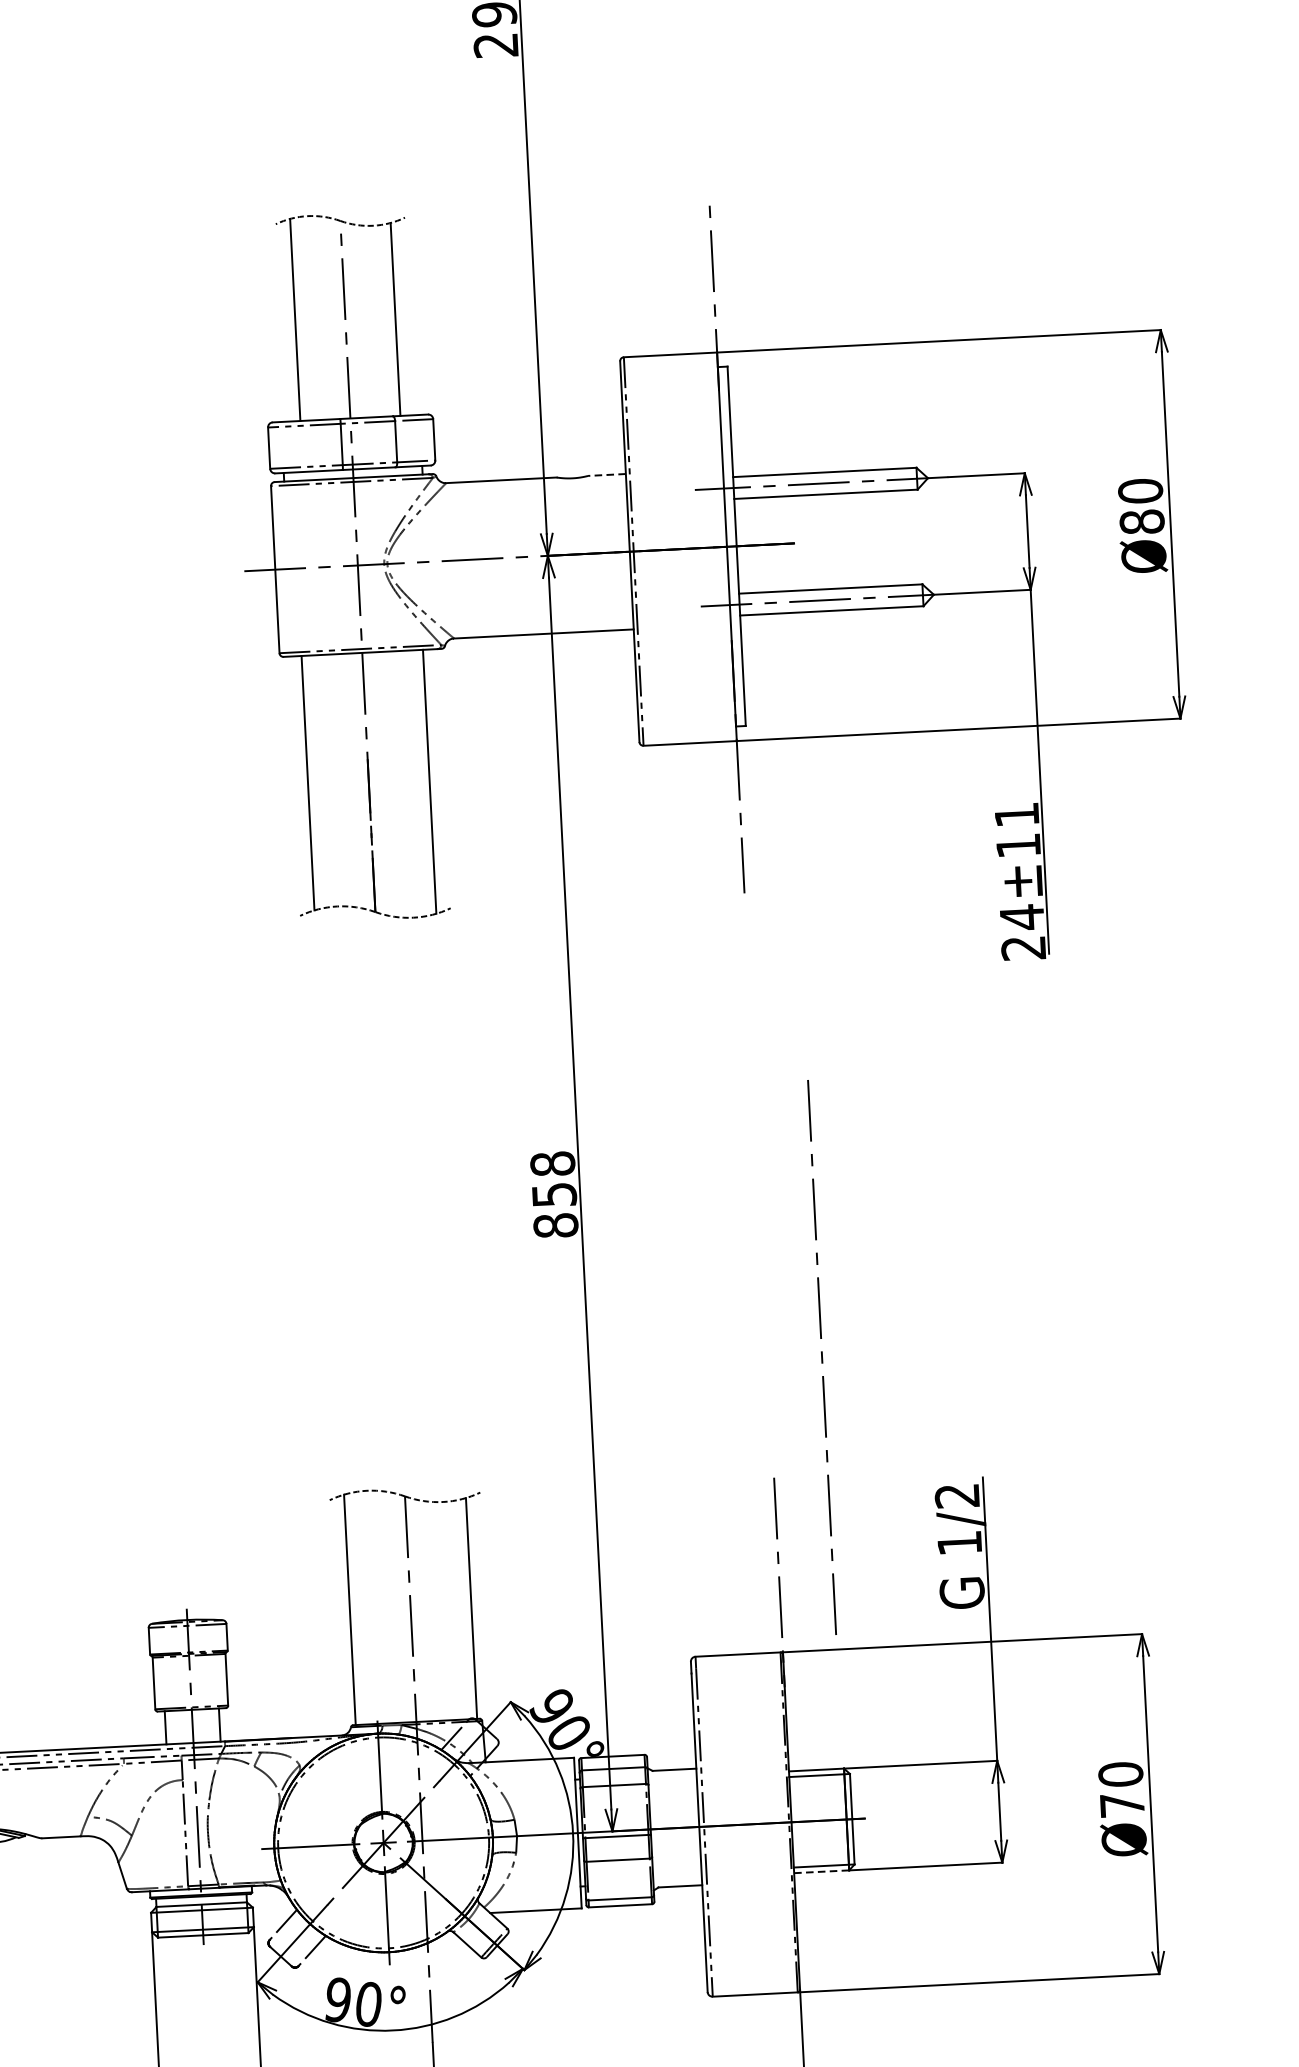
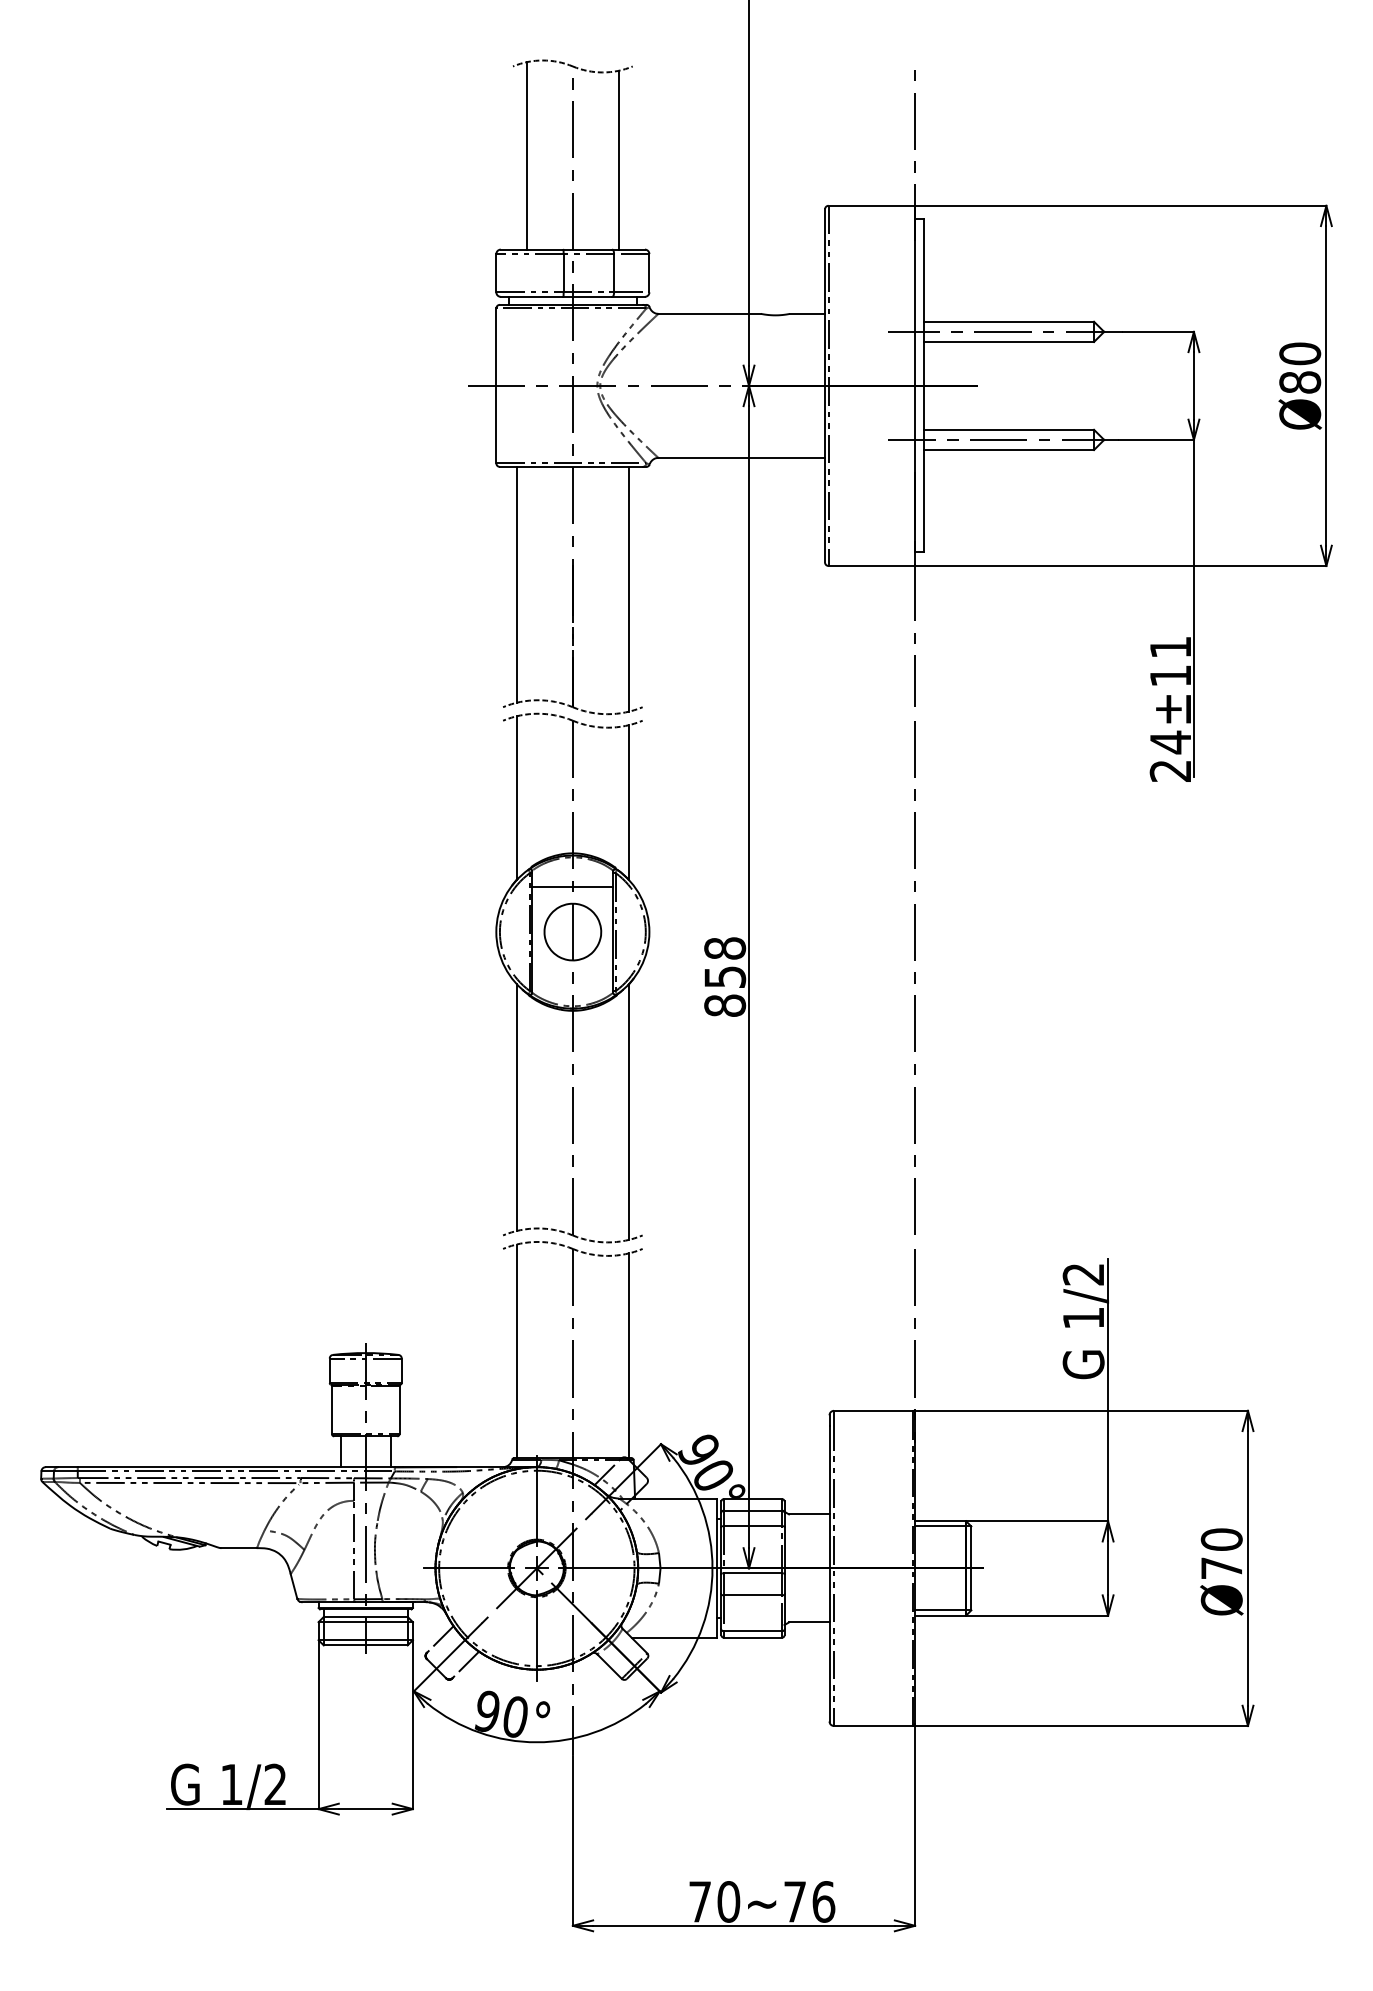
line: (606, 474) -> (807, 313), dashed -> solid
part: (389, 1203) -> (572, 977), added
line: (821, 1356) -> (914, 977), moved
line: (821, 1871) -> (940, 1615), dashed -> solid

